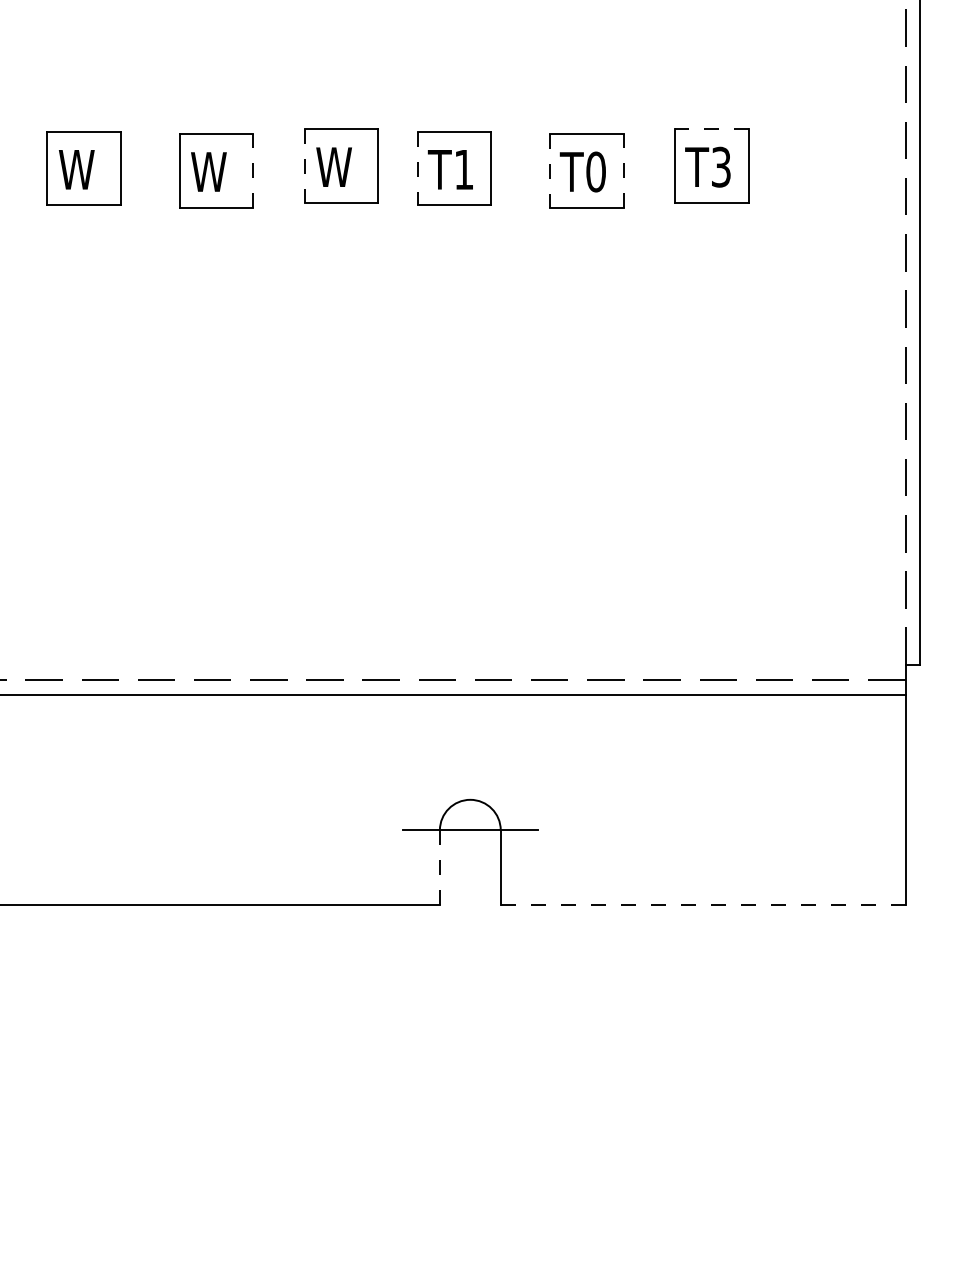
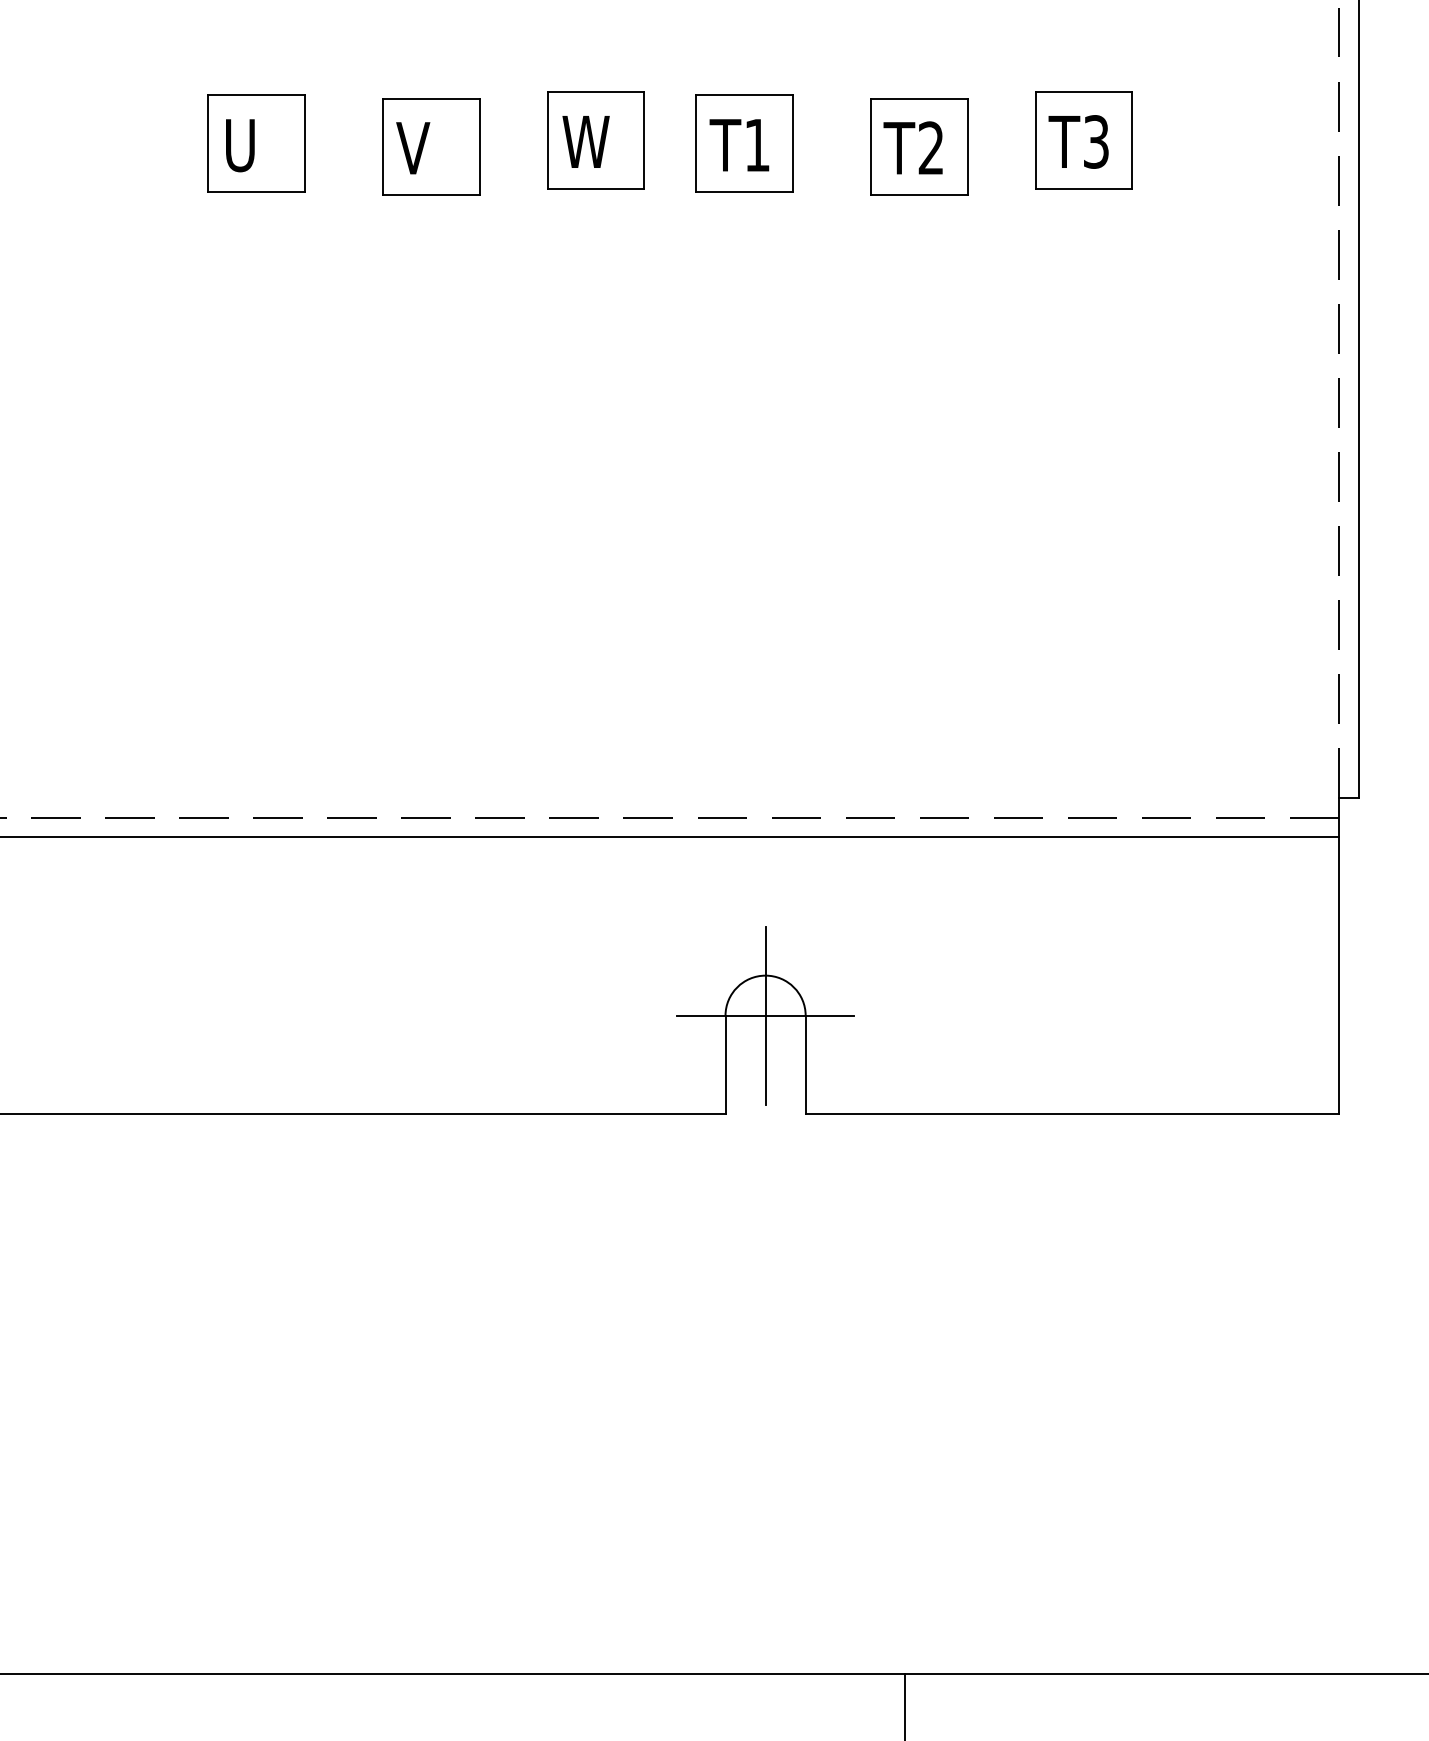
line: (711, 129) -> (1083, 92), dashed -> solid
line: (304, 166) -> (547, 140), dashed -> solid
line: (417, 168) -> (696, 143), dashed -> solid
text: (76, 169) -> (246, 145), W -> U
line: (253, 170) -> (479, 146), dashed -> solid
line: (623, 170) -> (967, 146), dashed -> solid
line: (550, 171) -> (871, 147), dashed -> solid
text: (208, 172) -> (420, 148), W -> V
text: (596, 172) -> (931, 148), T0 -> T2
line: (470, 830) -> (765, 1015), added
line: (439, 867) -> (725, 1064), dashed -> solid
line: (703, 904) -> (1072, 1113), dashed -> solid

